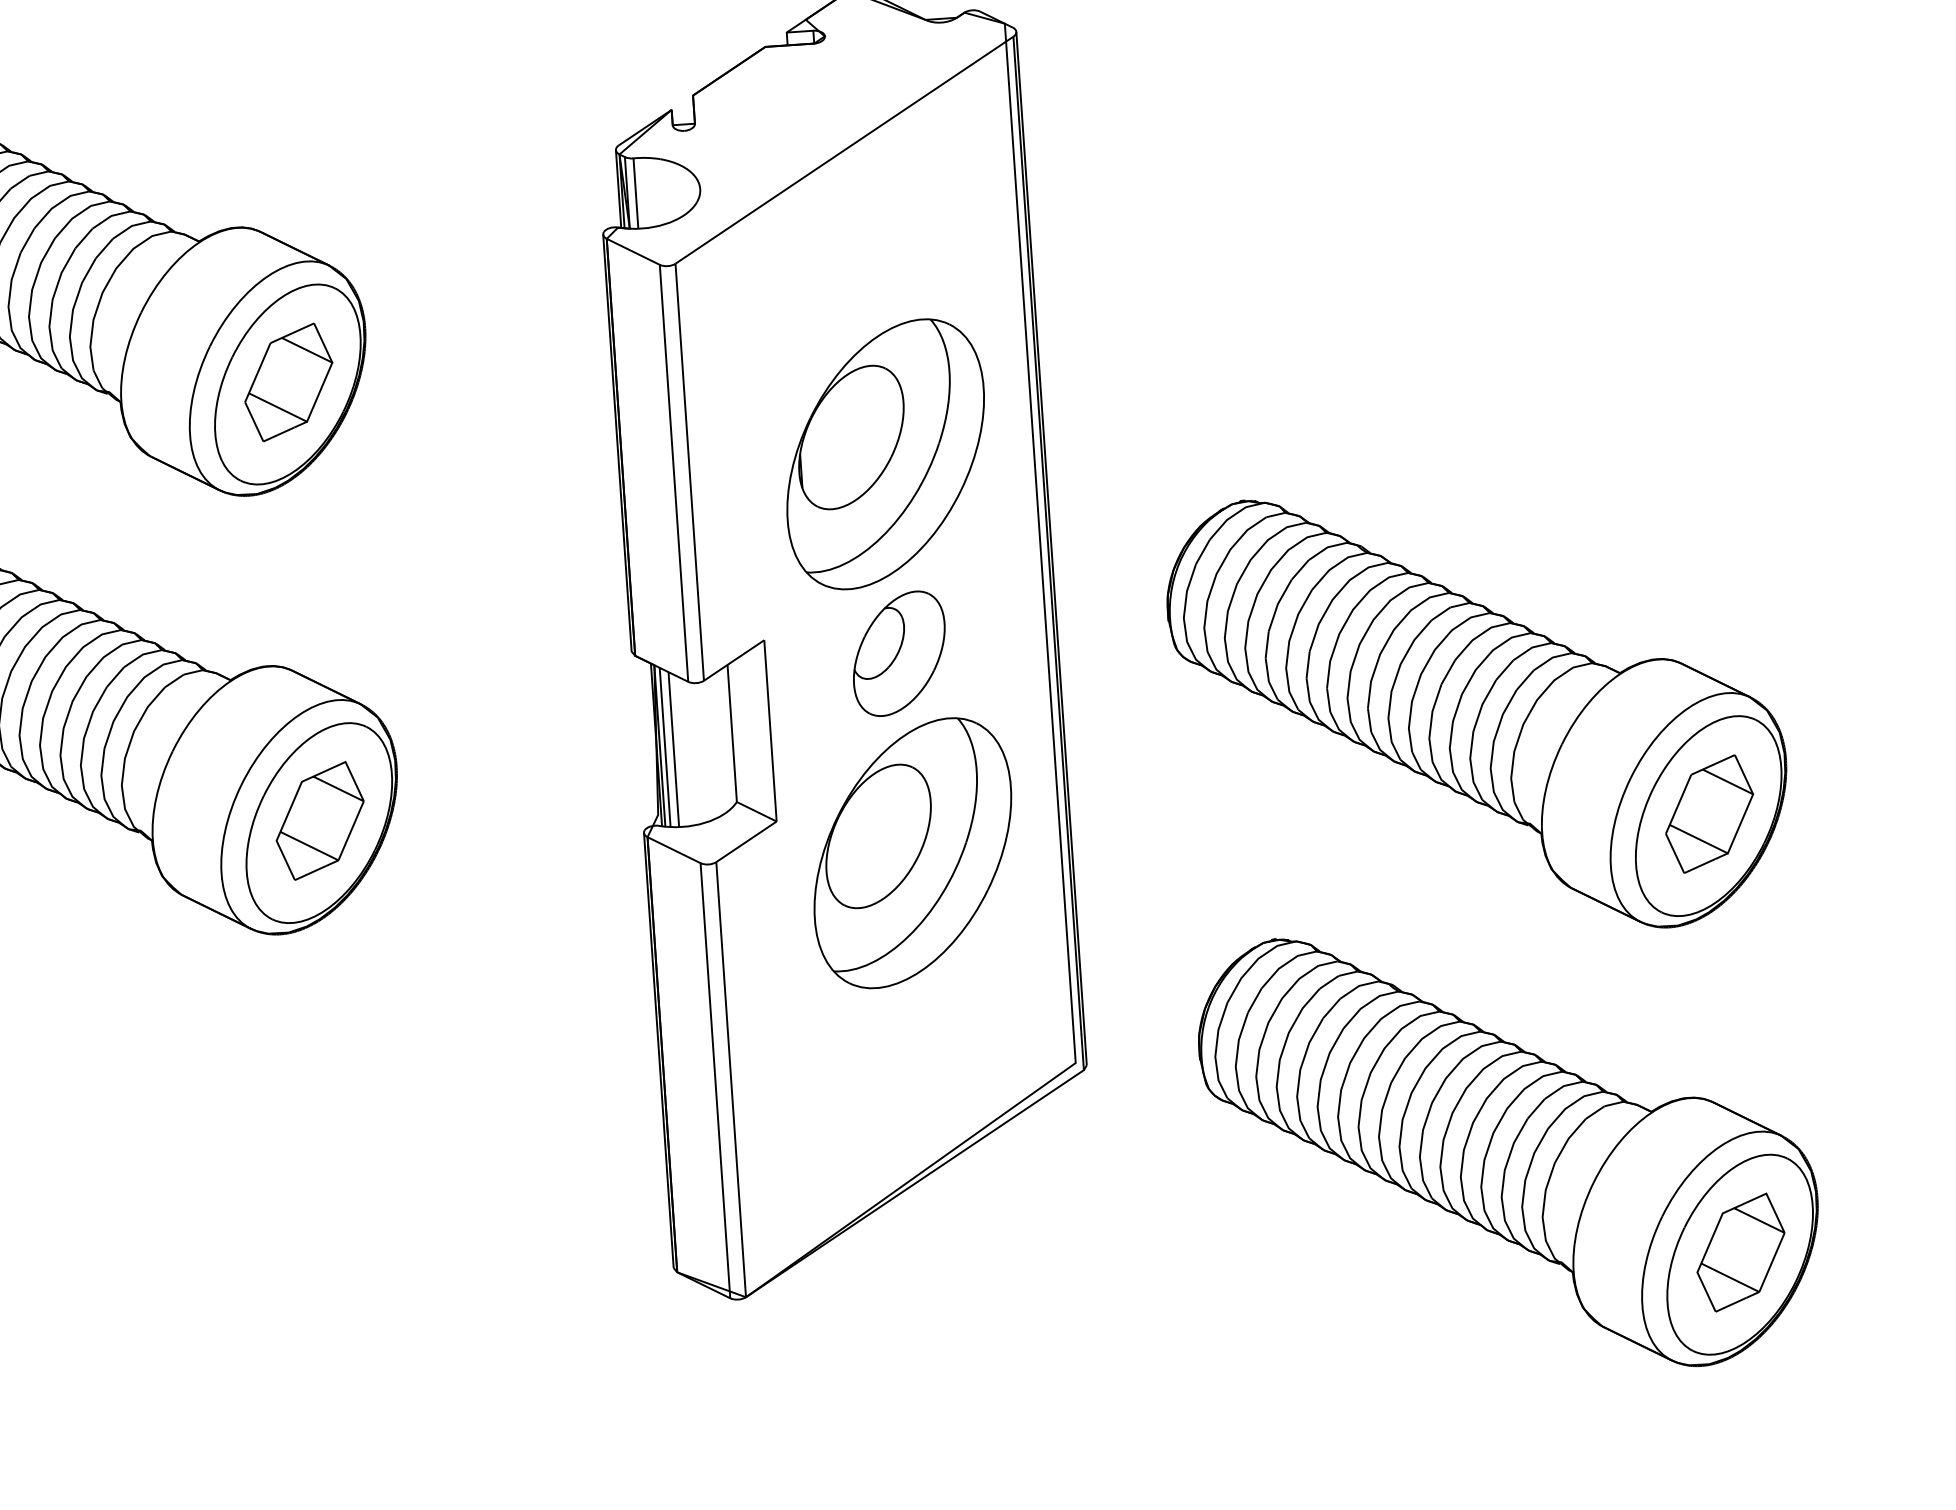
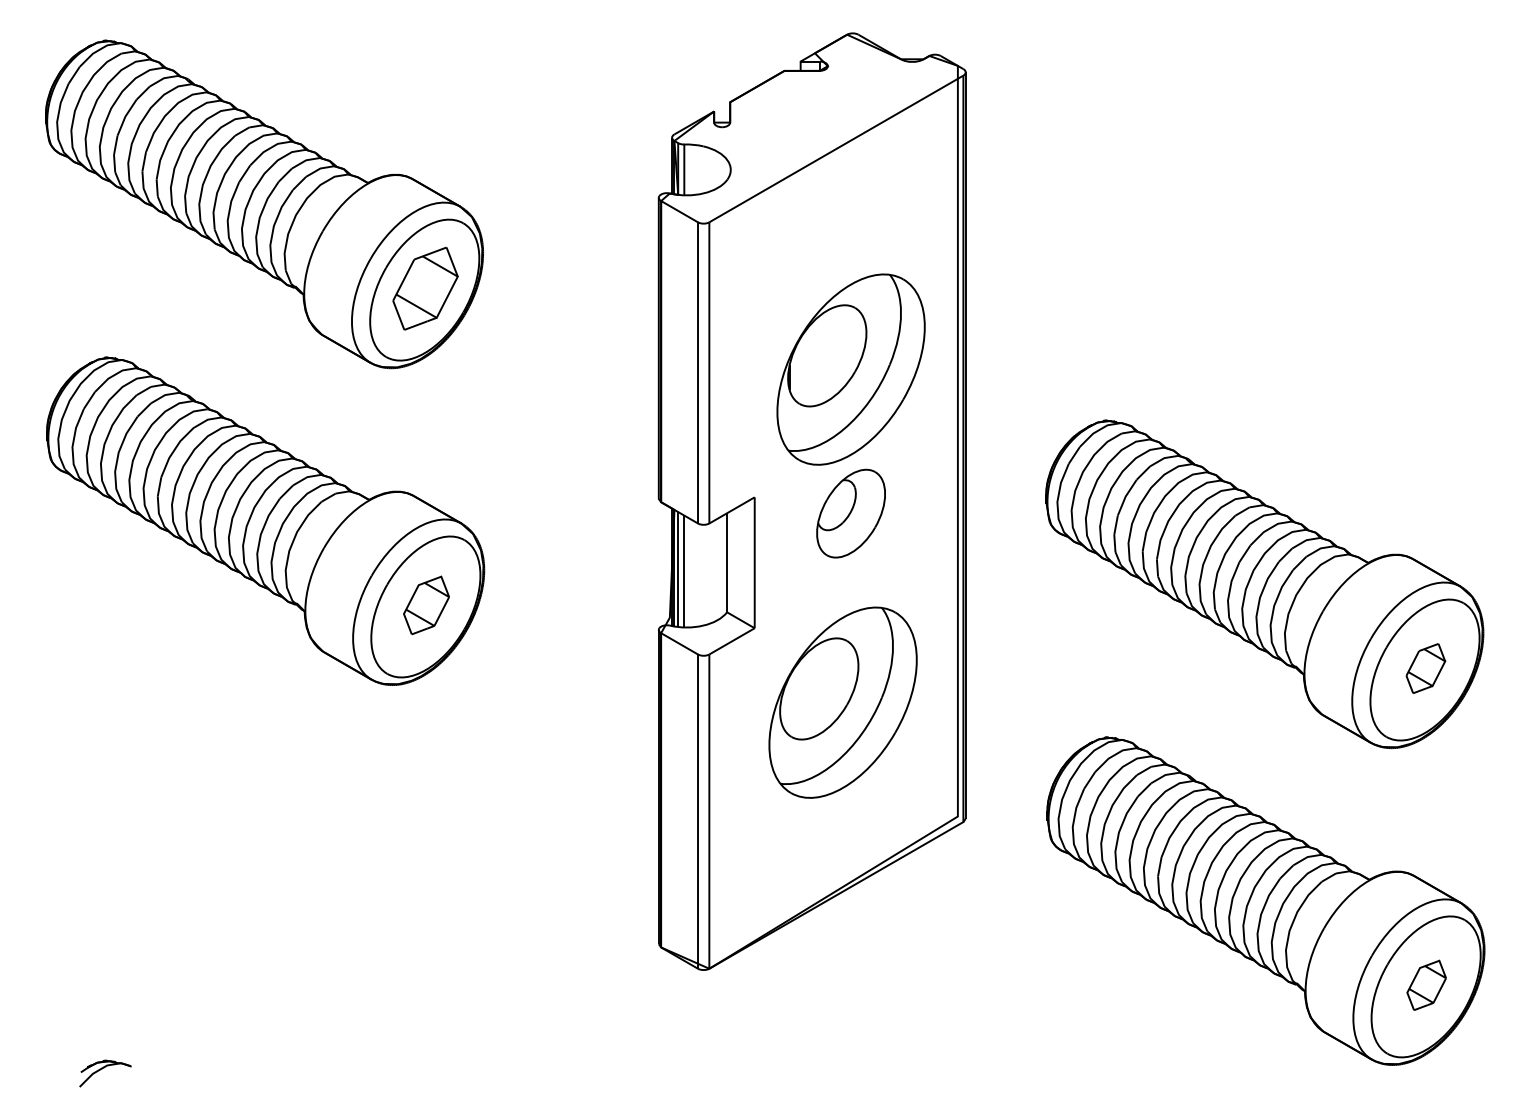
part: (1709, 813) -> (1425, 668), size x0.6
part: (320, 820) -> (426, 605), size x0.7
part: (912, 852) -> (842, 702), moved
part: (1740, 1252) -> (1426, 985), size x0.6

